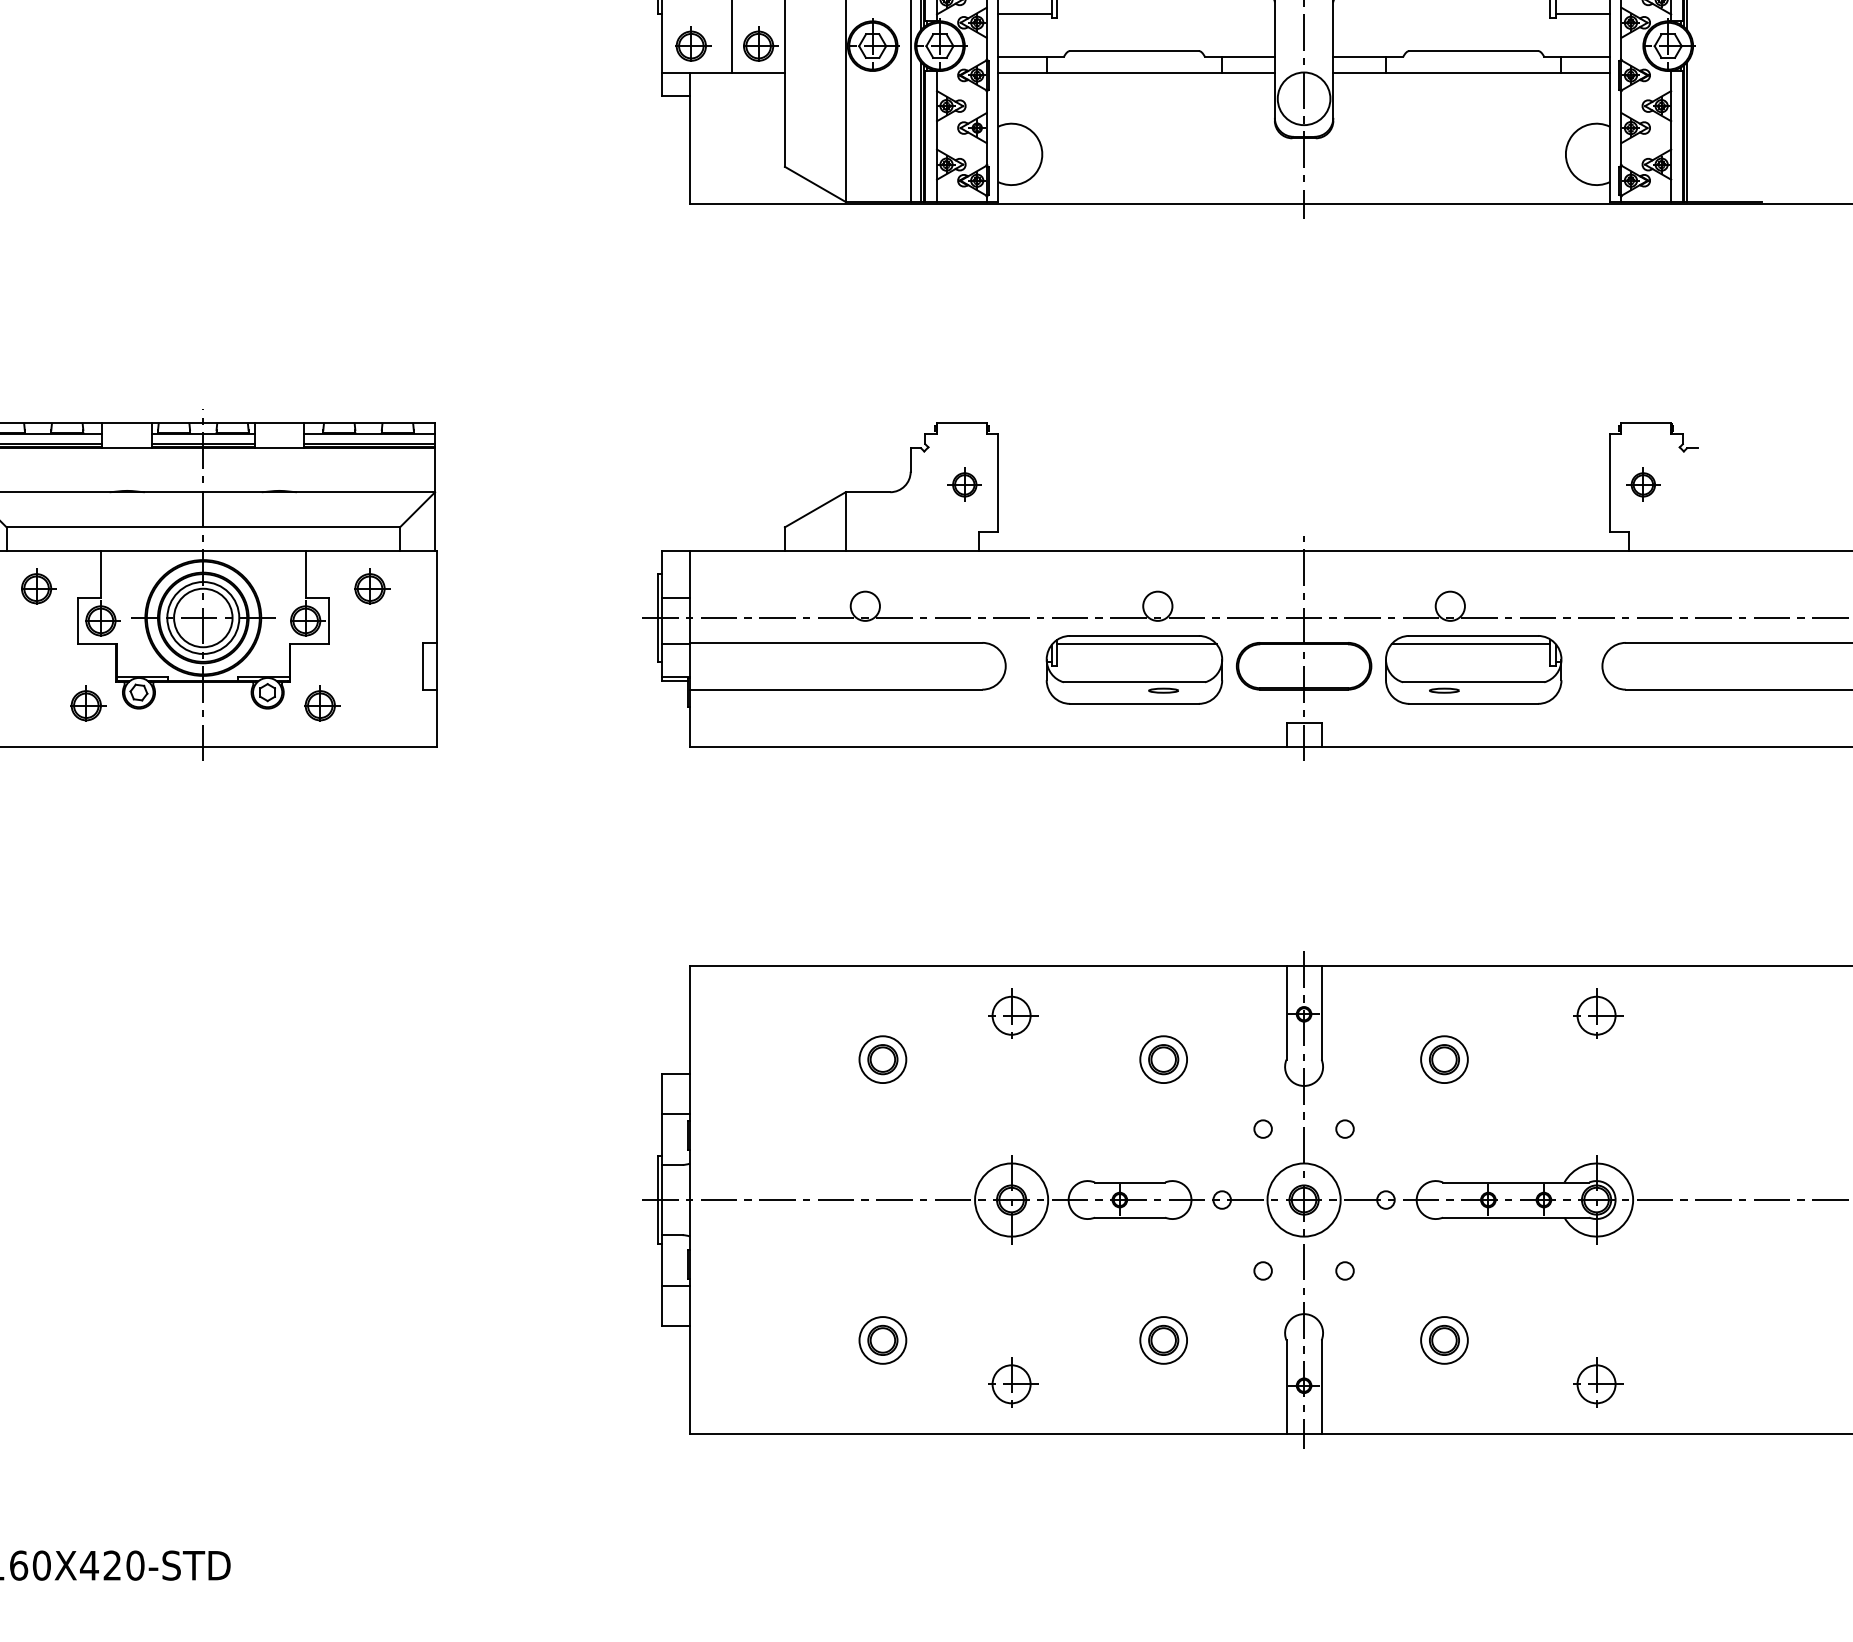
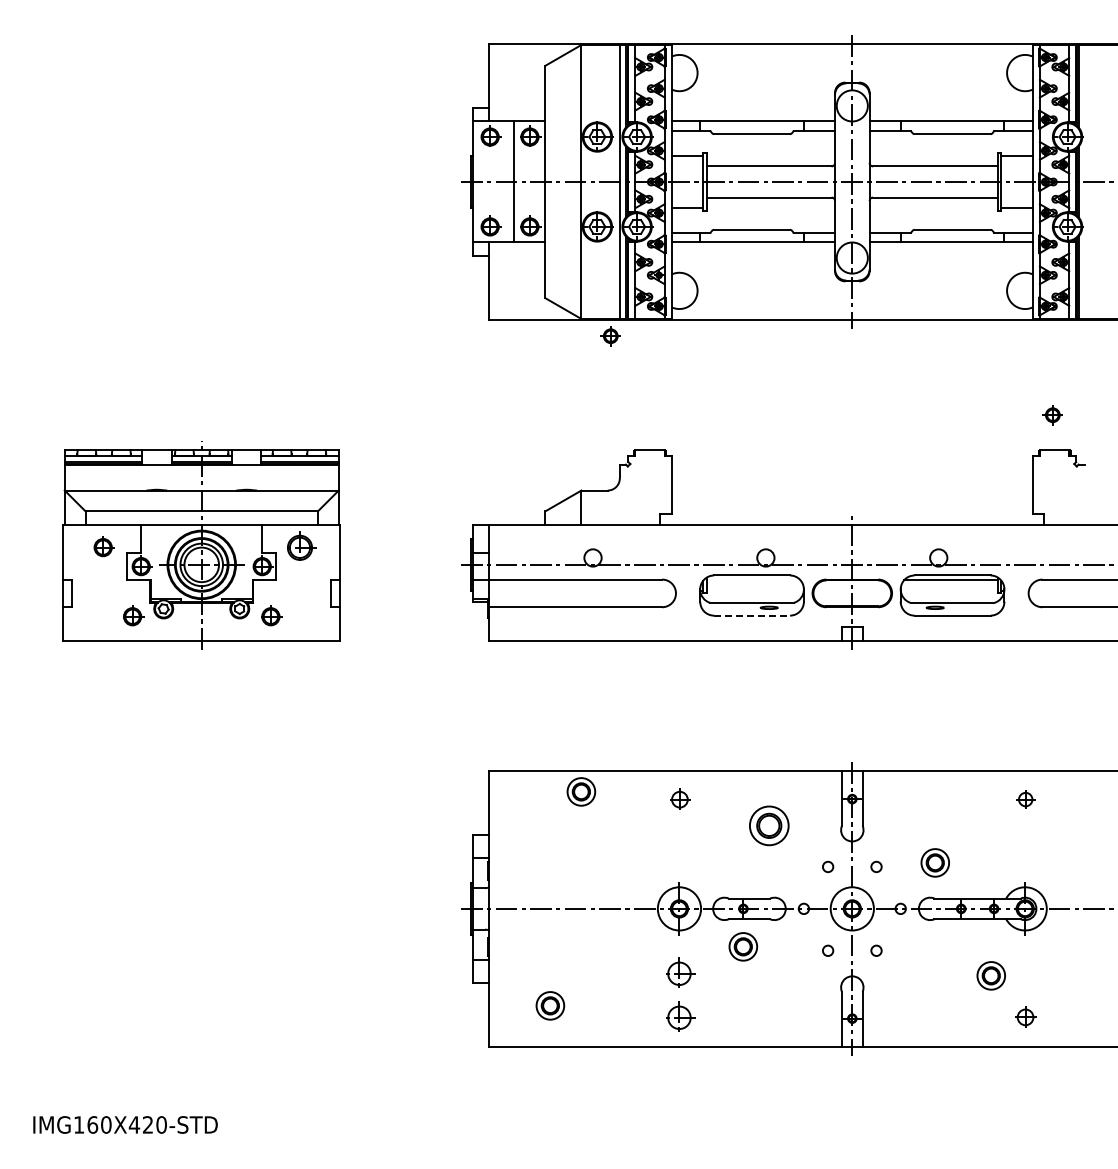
part: (964, 485) -> (610, 336), moved
part: (1642, 485) -> (1052, 415), moved
part: (370, 586) -> (300, 546), size x1.4
line: (1136, 644) -> (753, 580), removed
line: (1135, 703) -> (752, 615), solid -> dashed
part: (1013, 1013) -> (680, 798), size x0.7
part: (1598, 1013) -> (1026, 798), size x0.6
part: (883, 1058) -> (581, 791), moved
part: (1163, 1058) -> (769, 825), size x1.4
part: (1443, 1058) -> (934, 862), moved
part: (1013, 1307) -> (680, 972), added
part: (883, 1339) -> (550, 1005), moved
part: (1163, 1339) -> (743, 946), moved
part: (1443, 1339) -> (990, 975), moved
part: (1598, 1382) -> (1026, 1016), size x0.7

